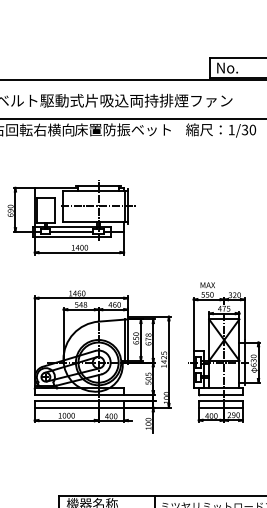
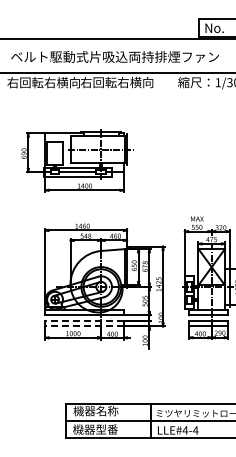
text: (122, 129) -> (122, 82), 床置防振ベット -> 右回転右横向
line: (79, 400) -> (84, 320), solid -> dashed
line: (79, 407) -> (84, 326), solid -> dashed

